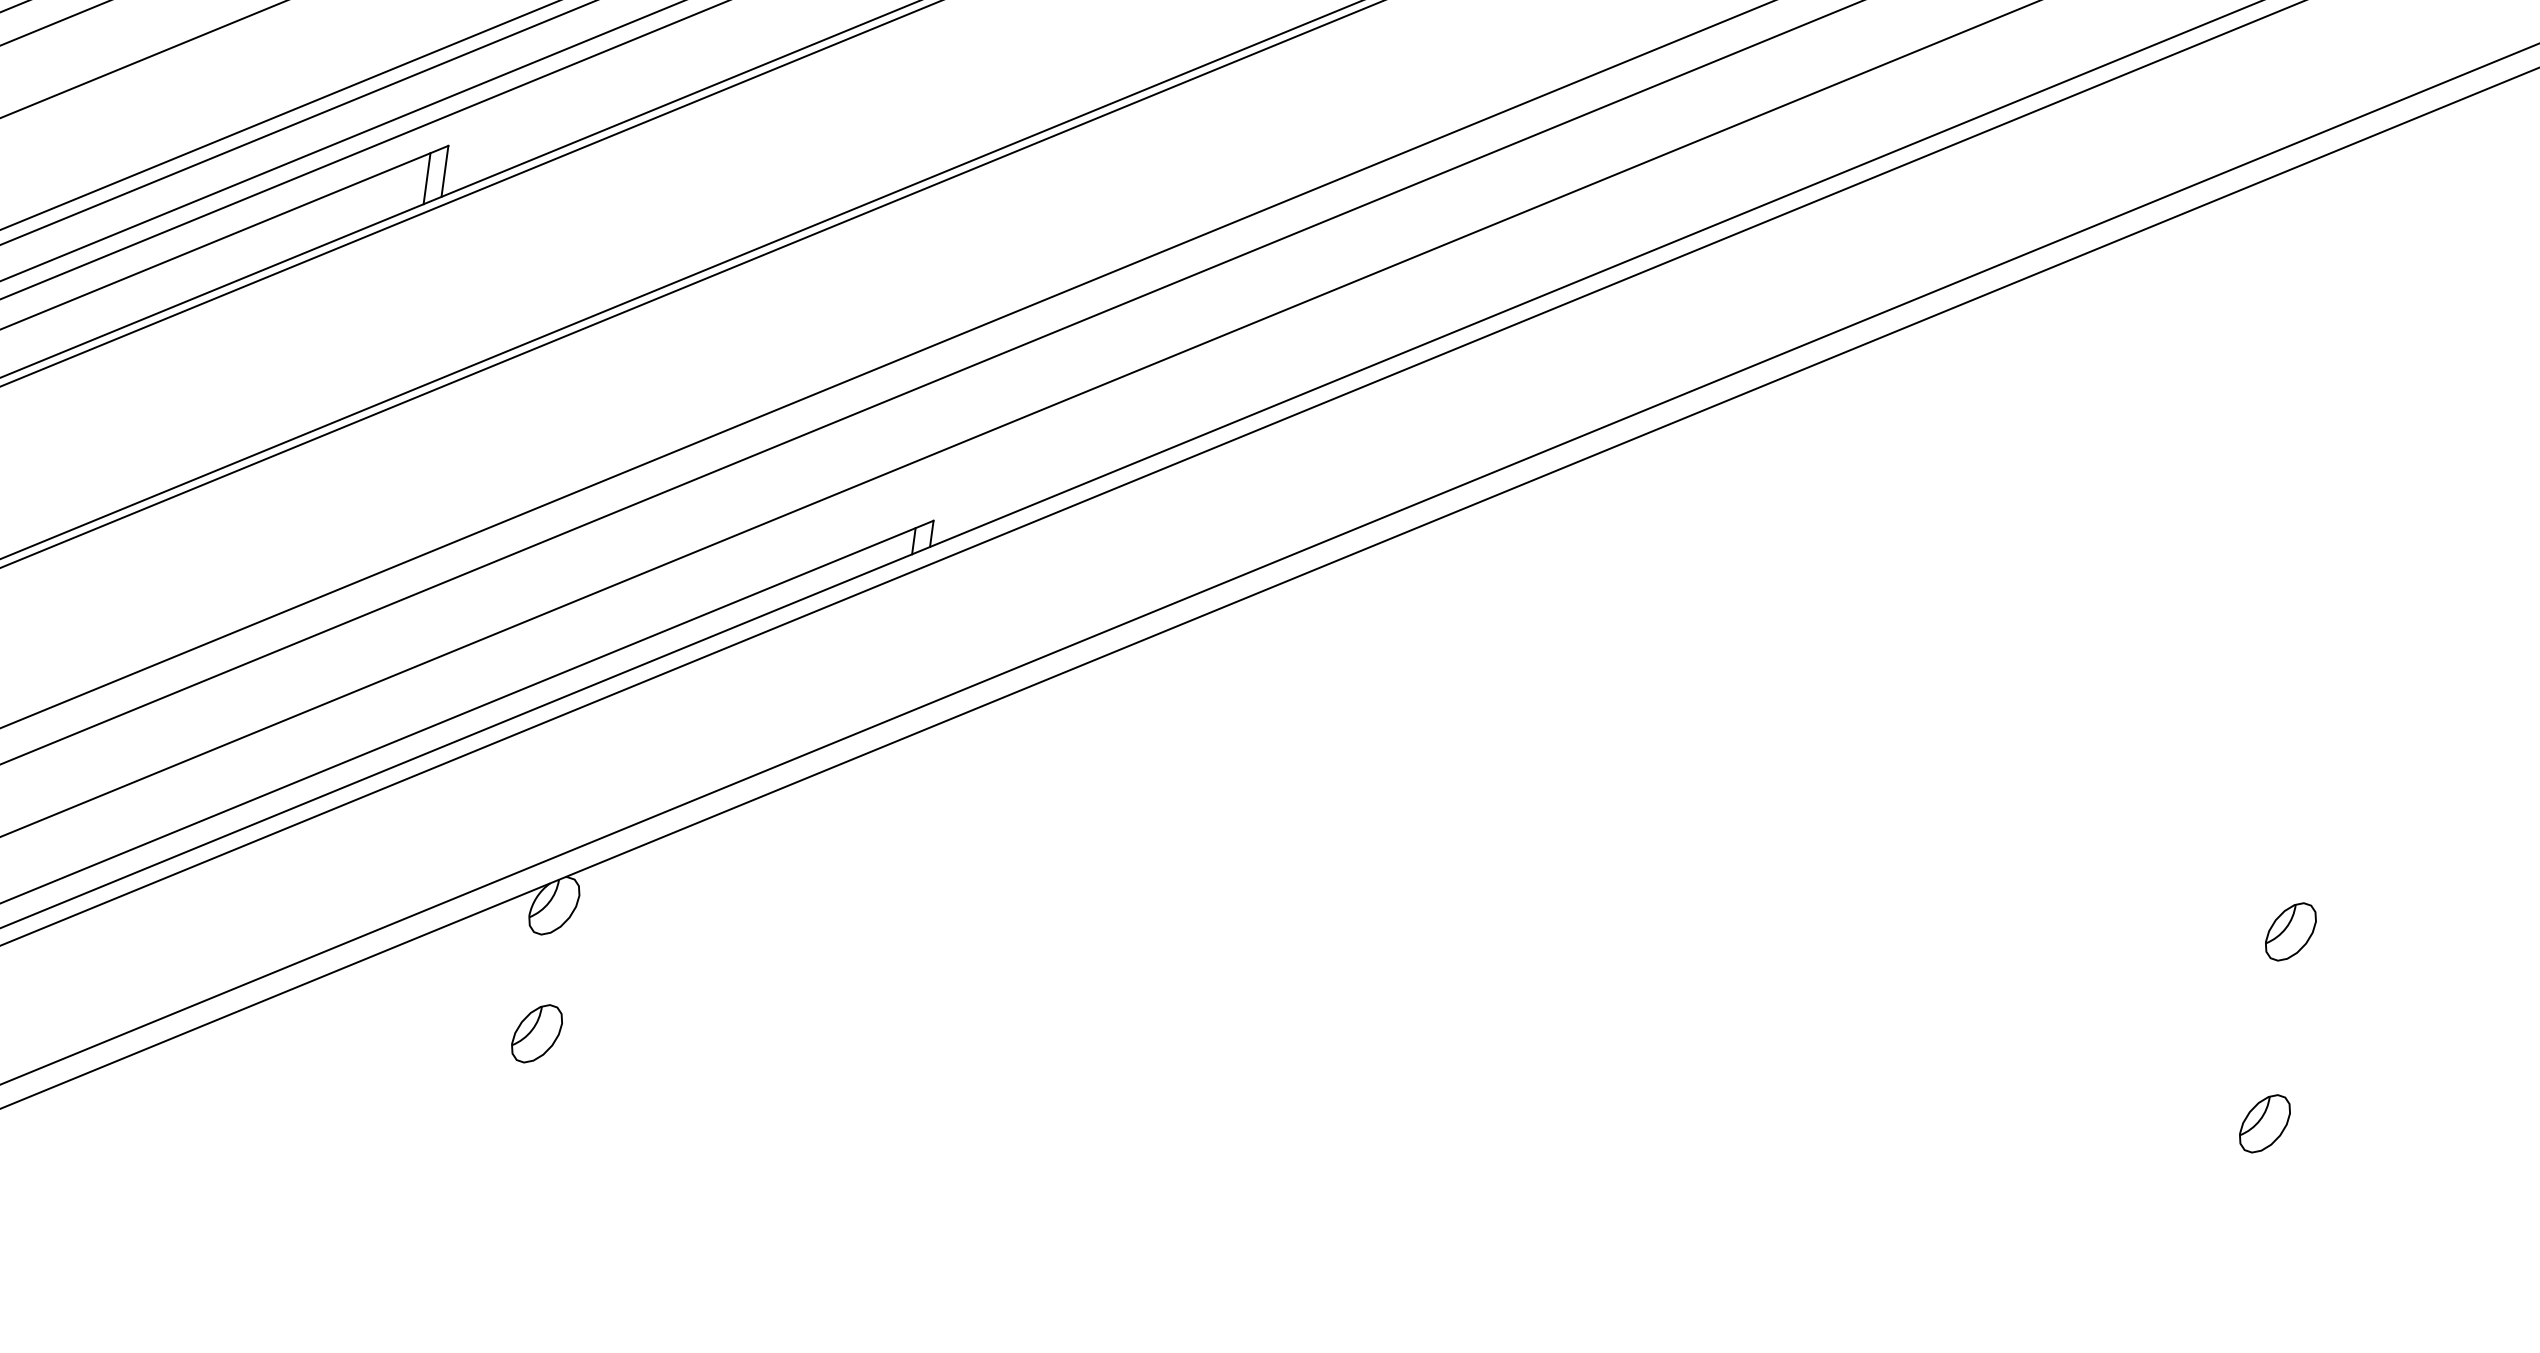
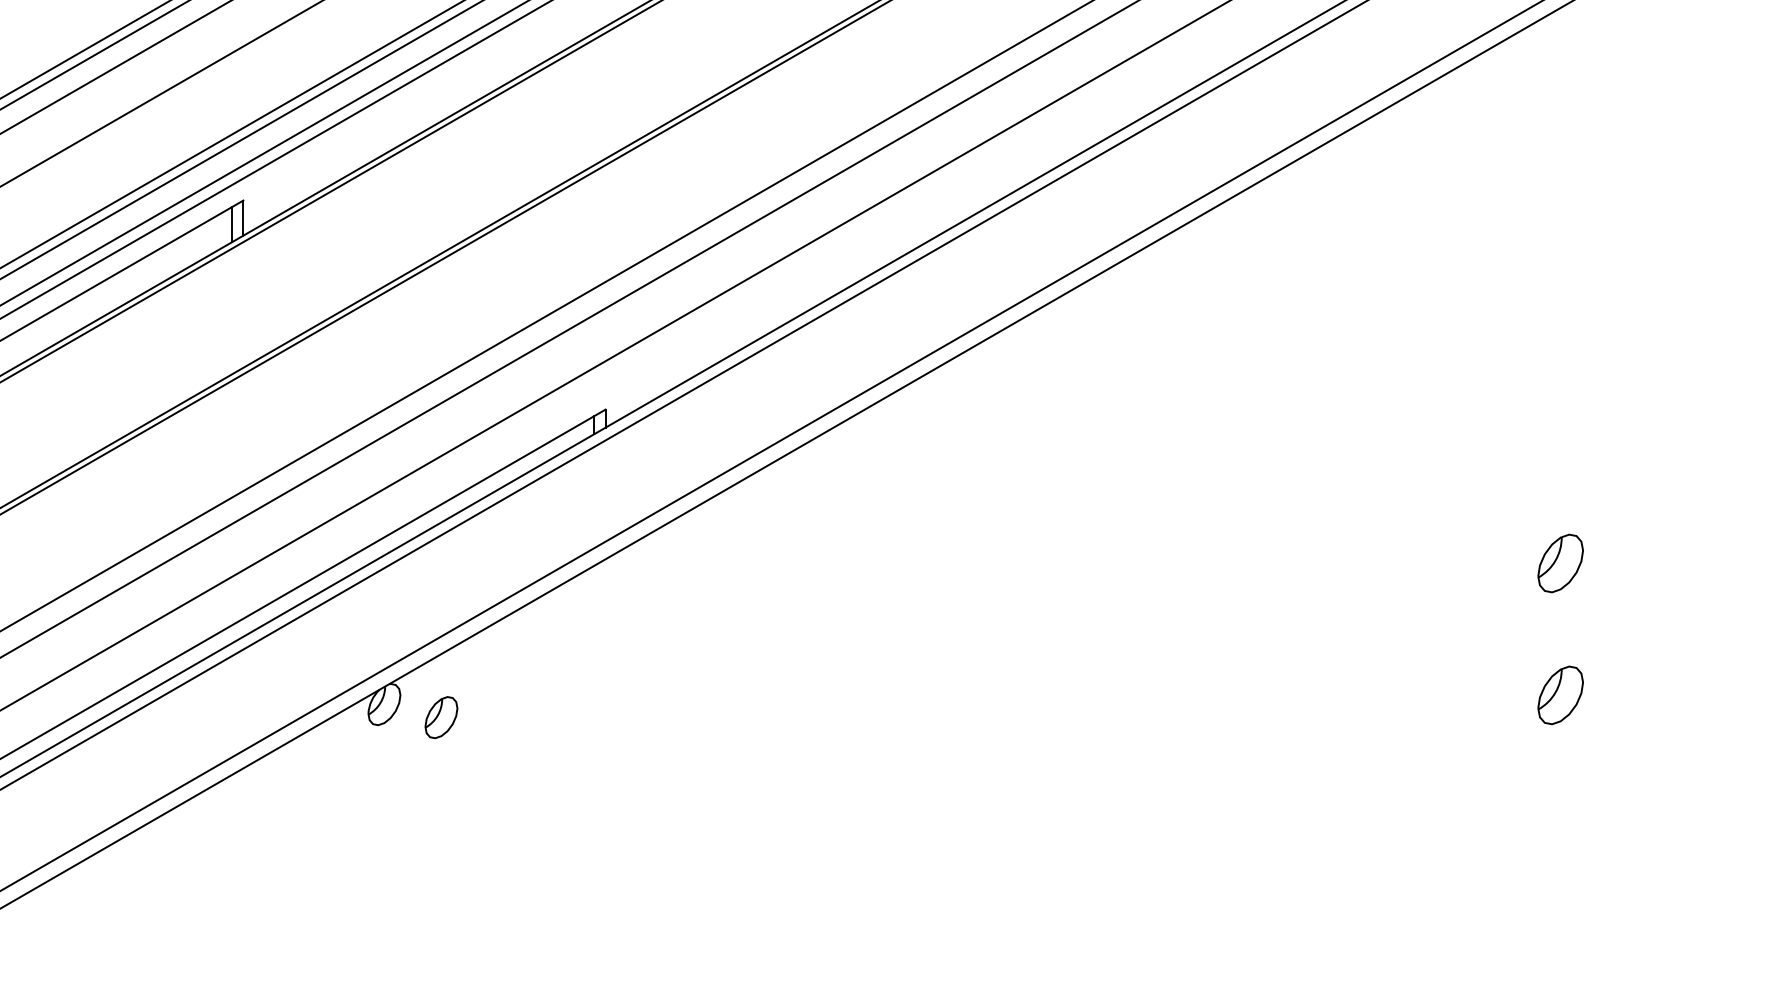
part: (2290, 931) -> (1560, 563), size x1.4
part: (537, 1033) -> (441, 717), moved
part: (2264, 1123) -> (1560, 695), size x1.4

